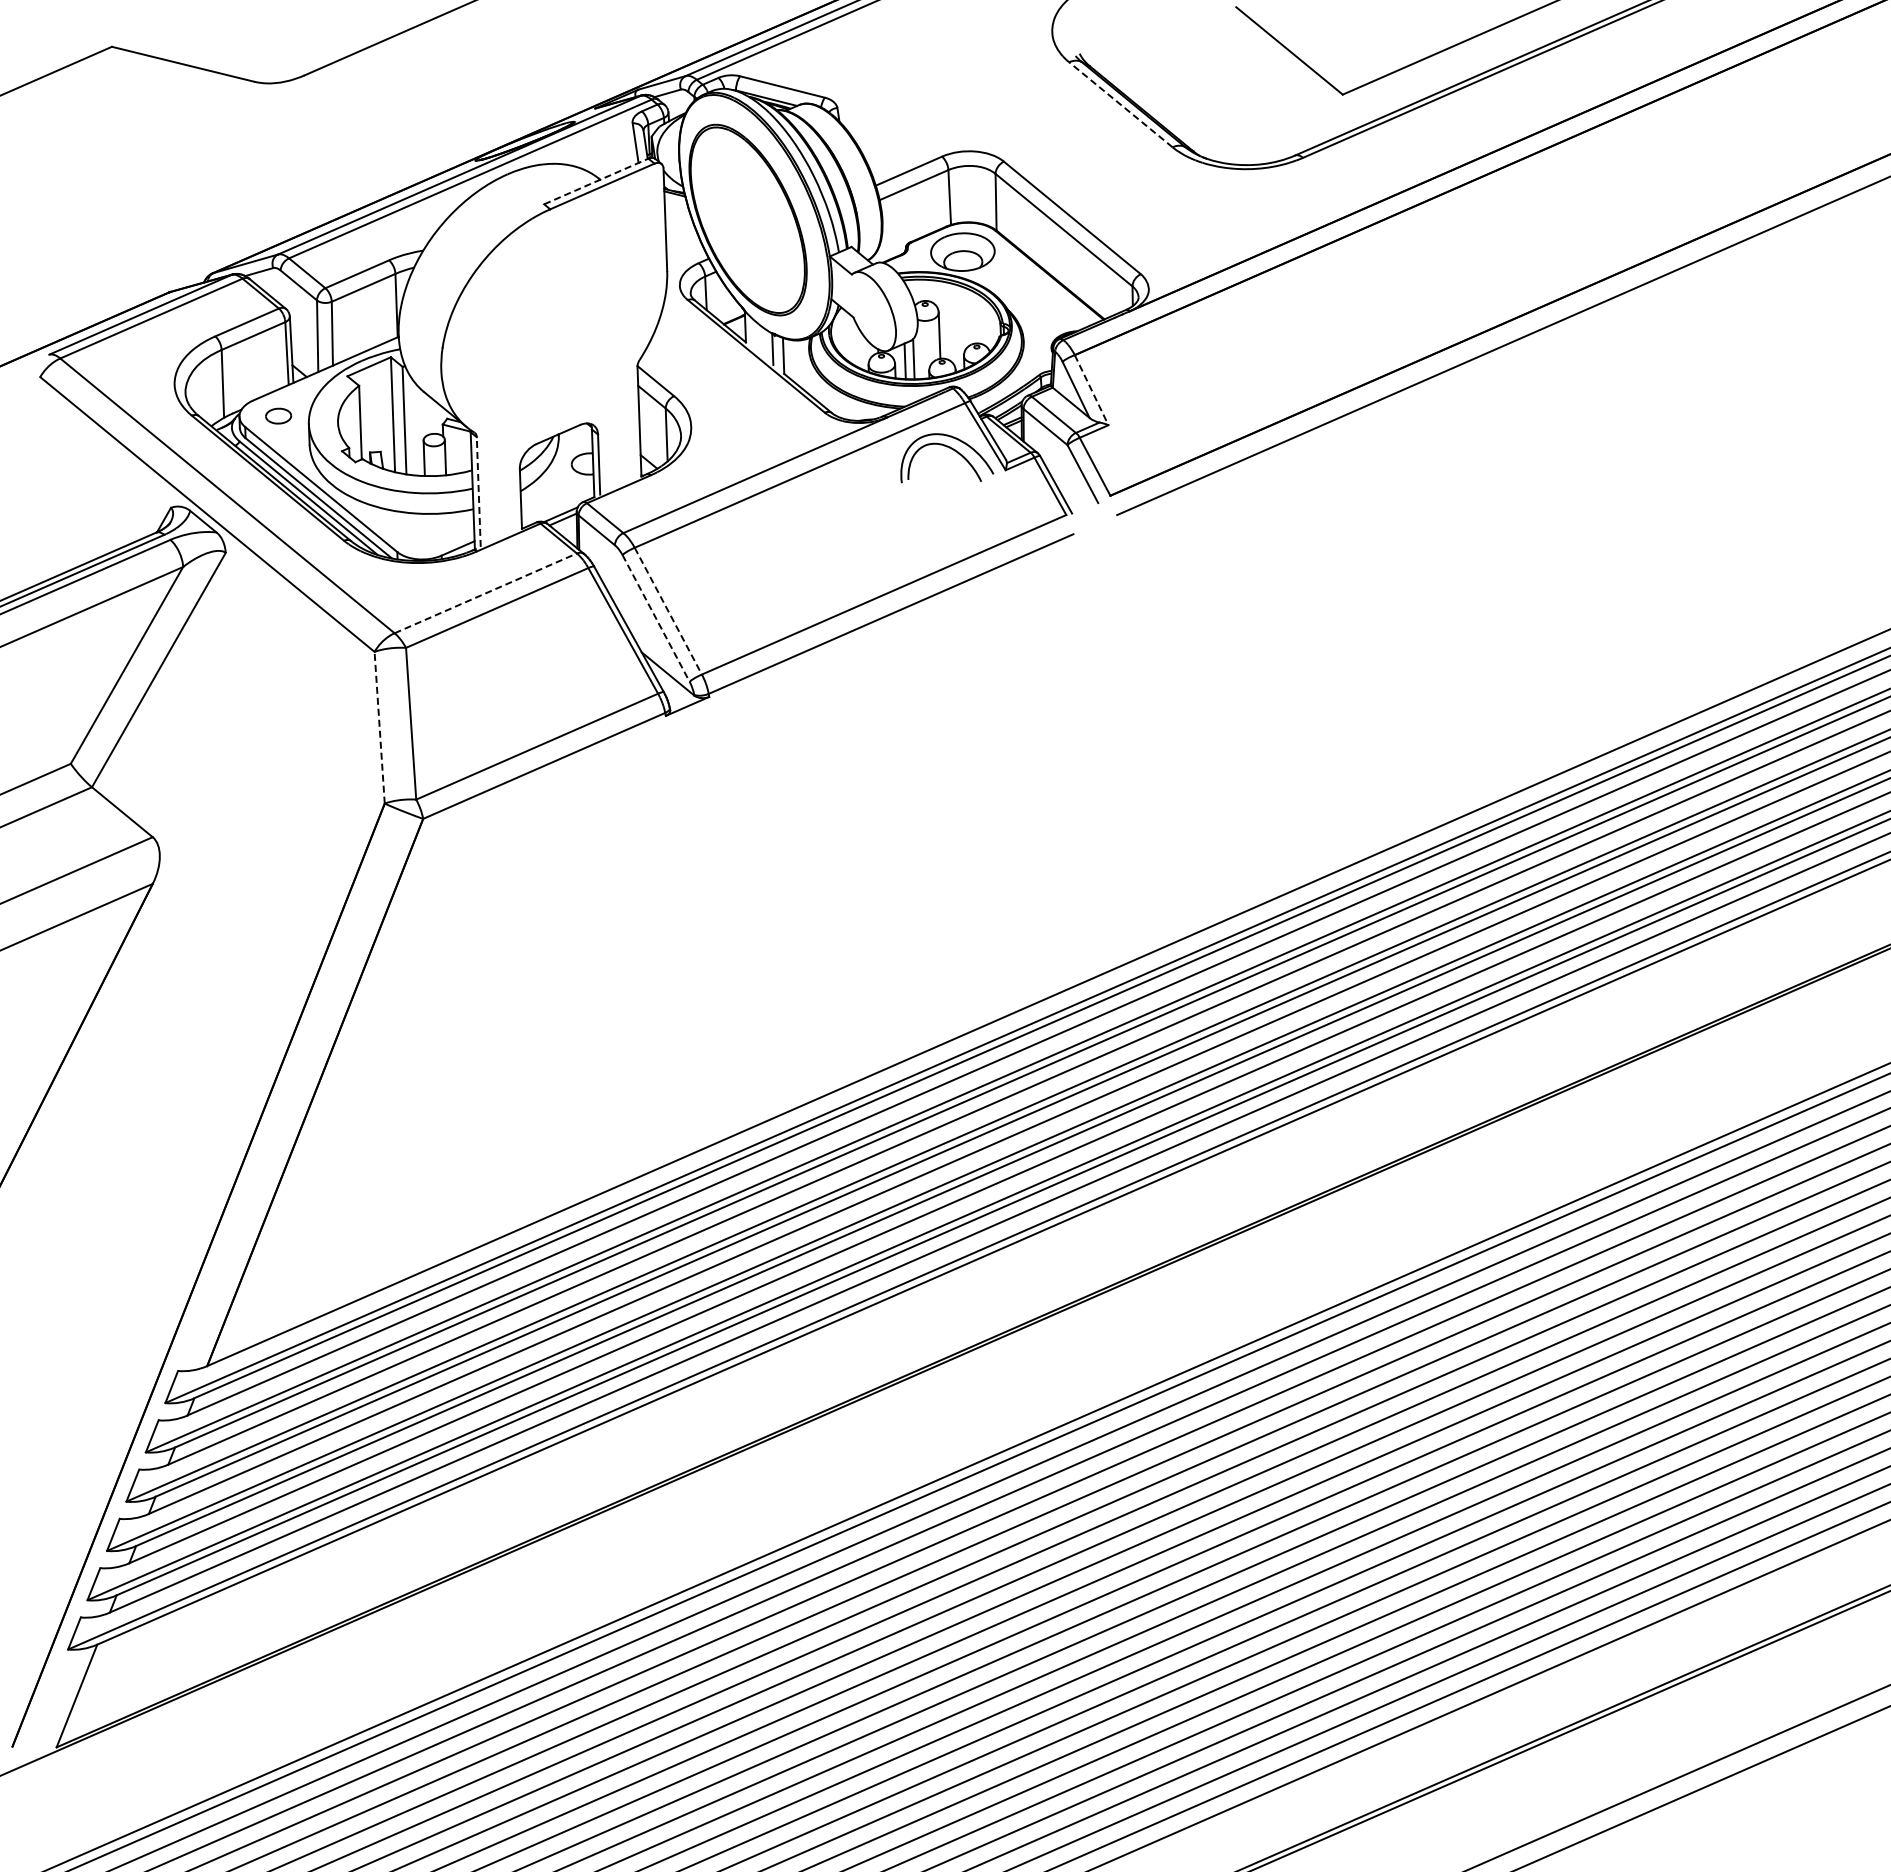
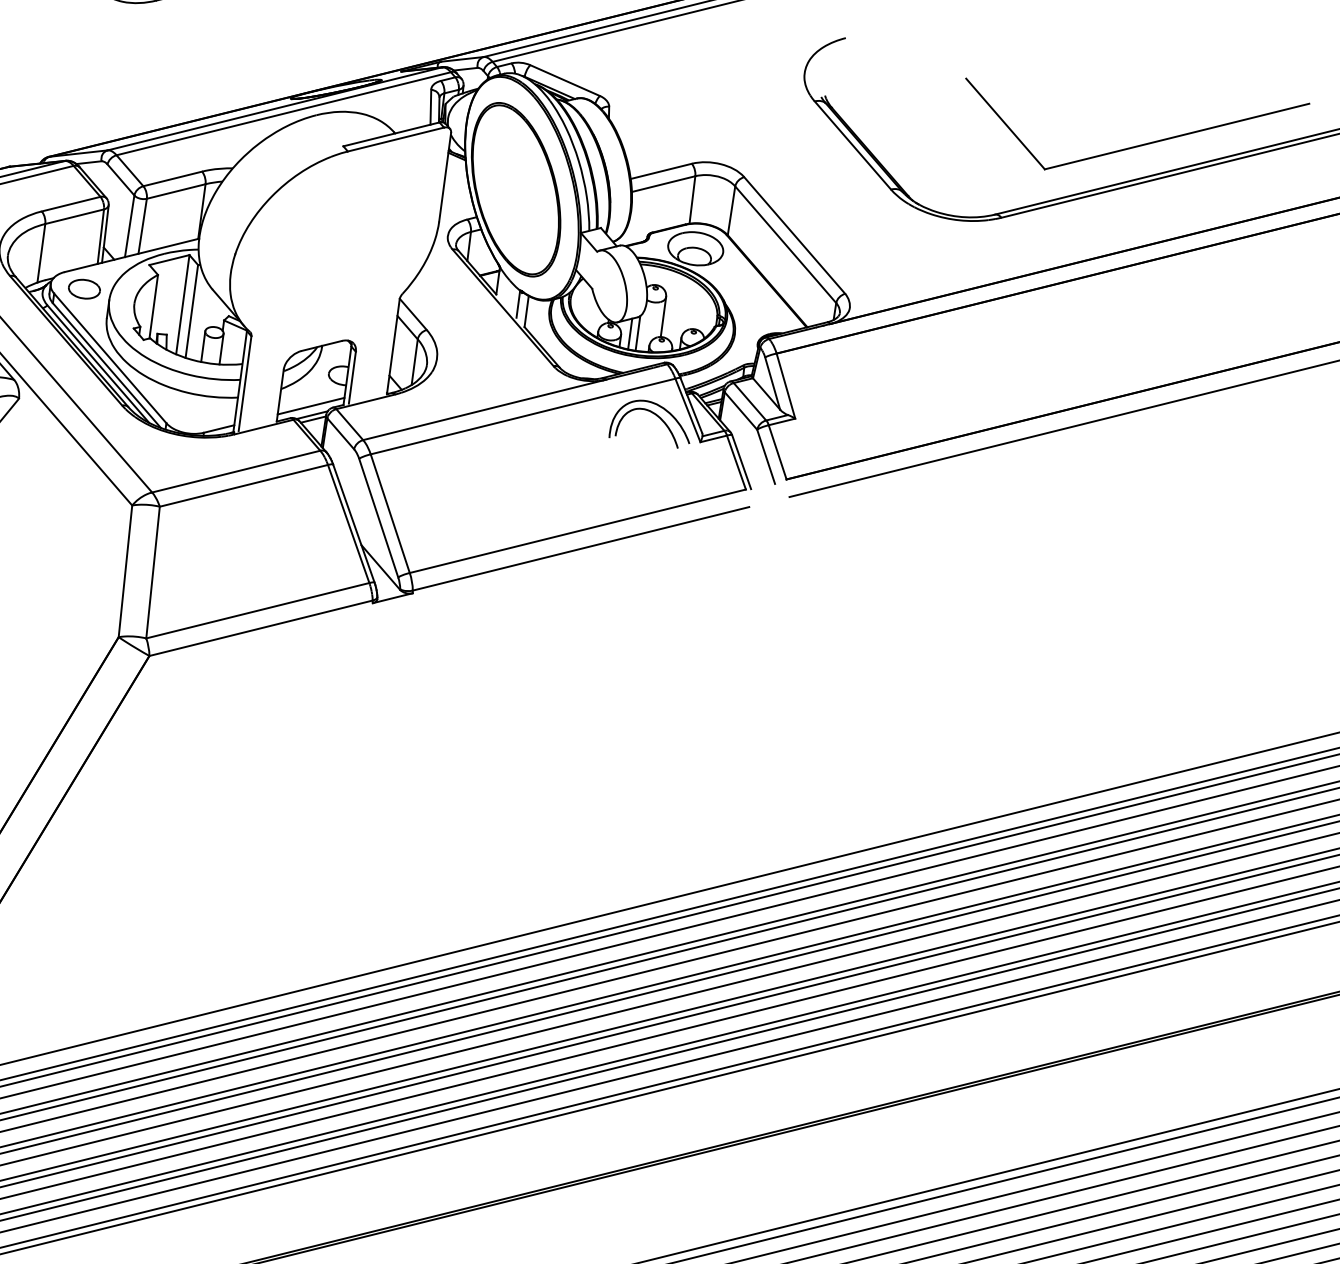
line: (1120, 104) -> (852, 145), dashed -> solid
line: (596, 181) -> (391, 134), dashed -> solid
line: (1091, 390) -> (785, 386), dashed -> solid
part: (278, 415) -> (84, 288), size x1.43
line: (478, 492) -> (244, 383), dashed -> solid
line: (557, 504) -> (310, 405), added
line: (486, 593) -> (236, 471), dashed -> solid
line: (668, 611) -> (390, 513), dashed -> solid
line: (656, 618) -> (379, 518), dashed -> solid
line: (379, 727) -> (125, 571), dashed -> solid

